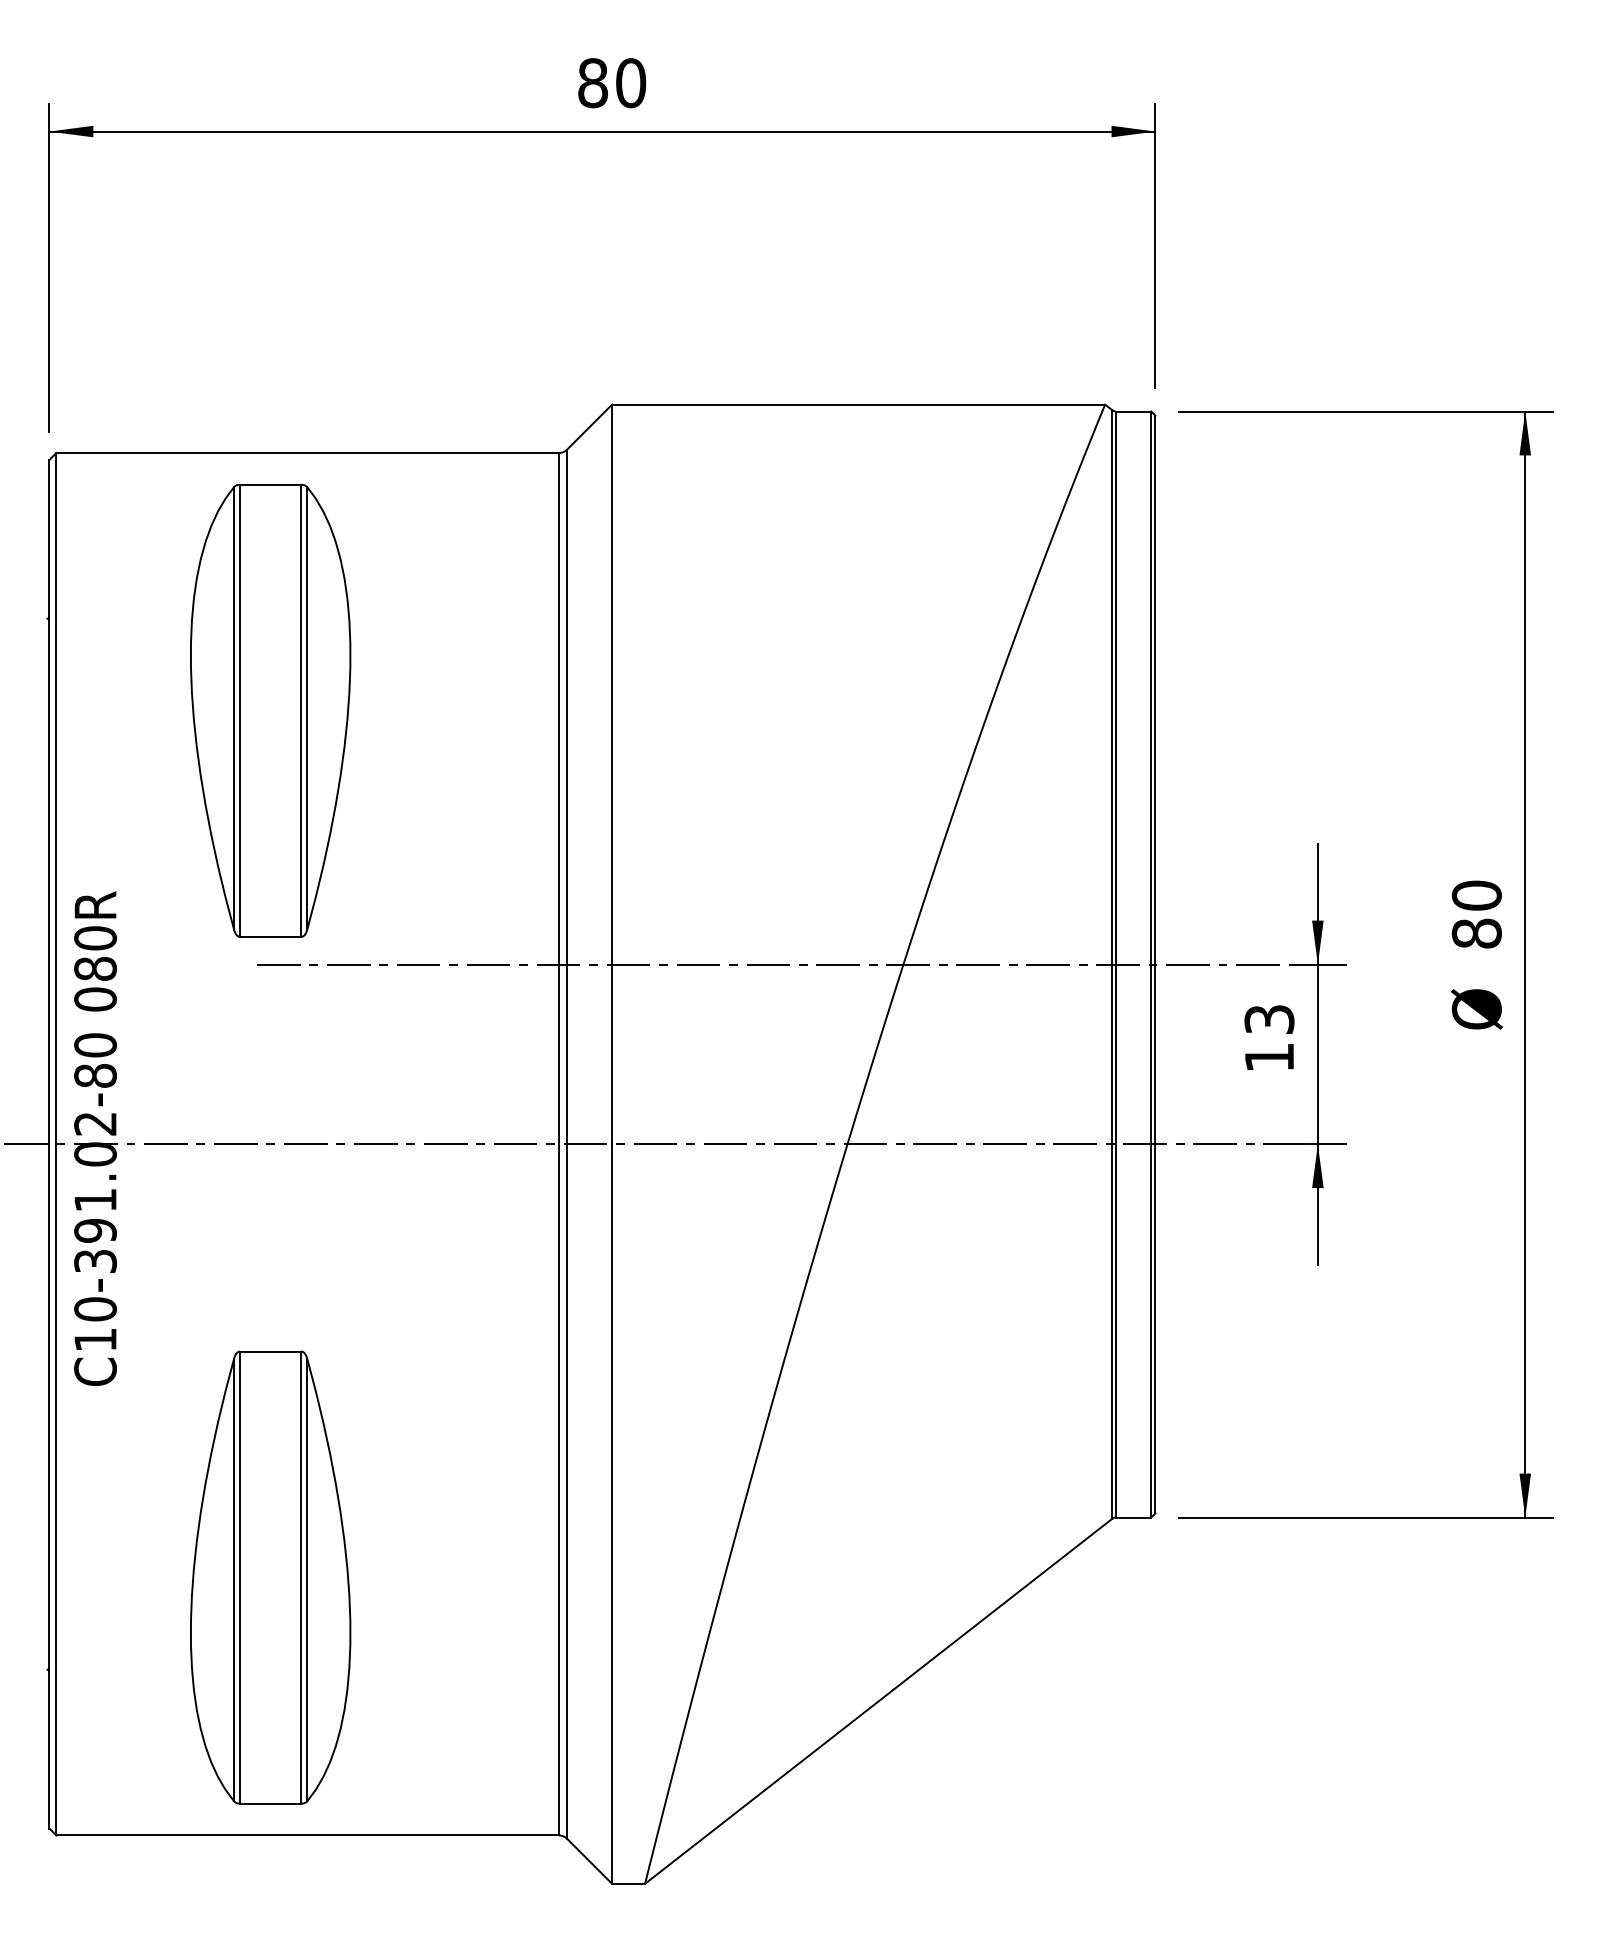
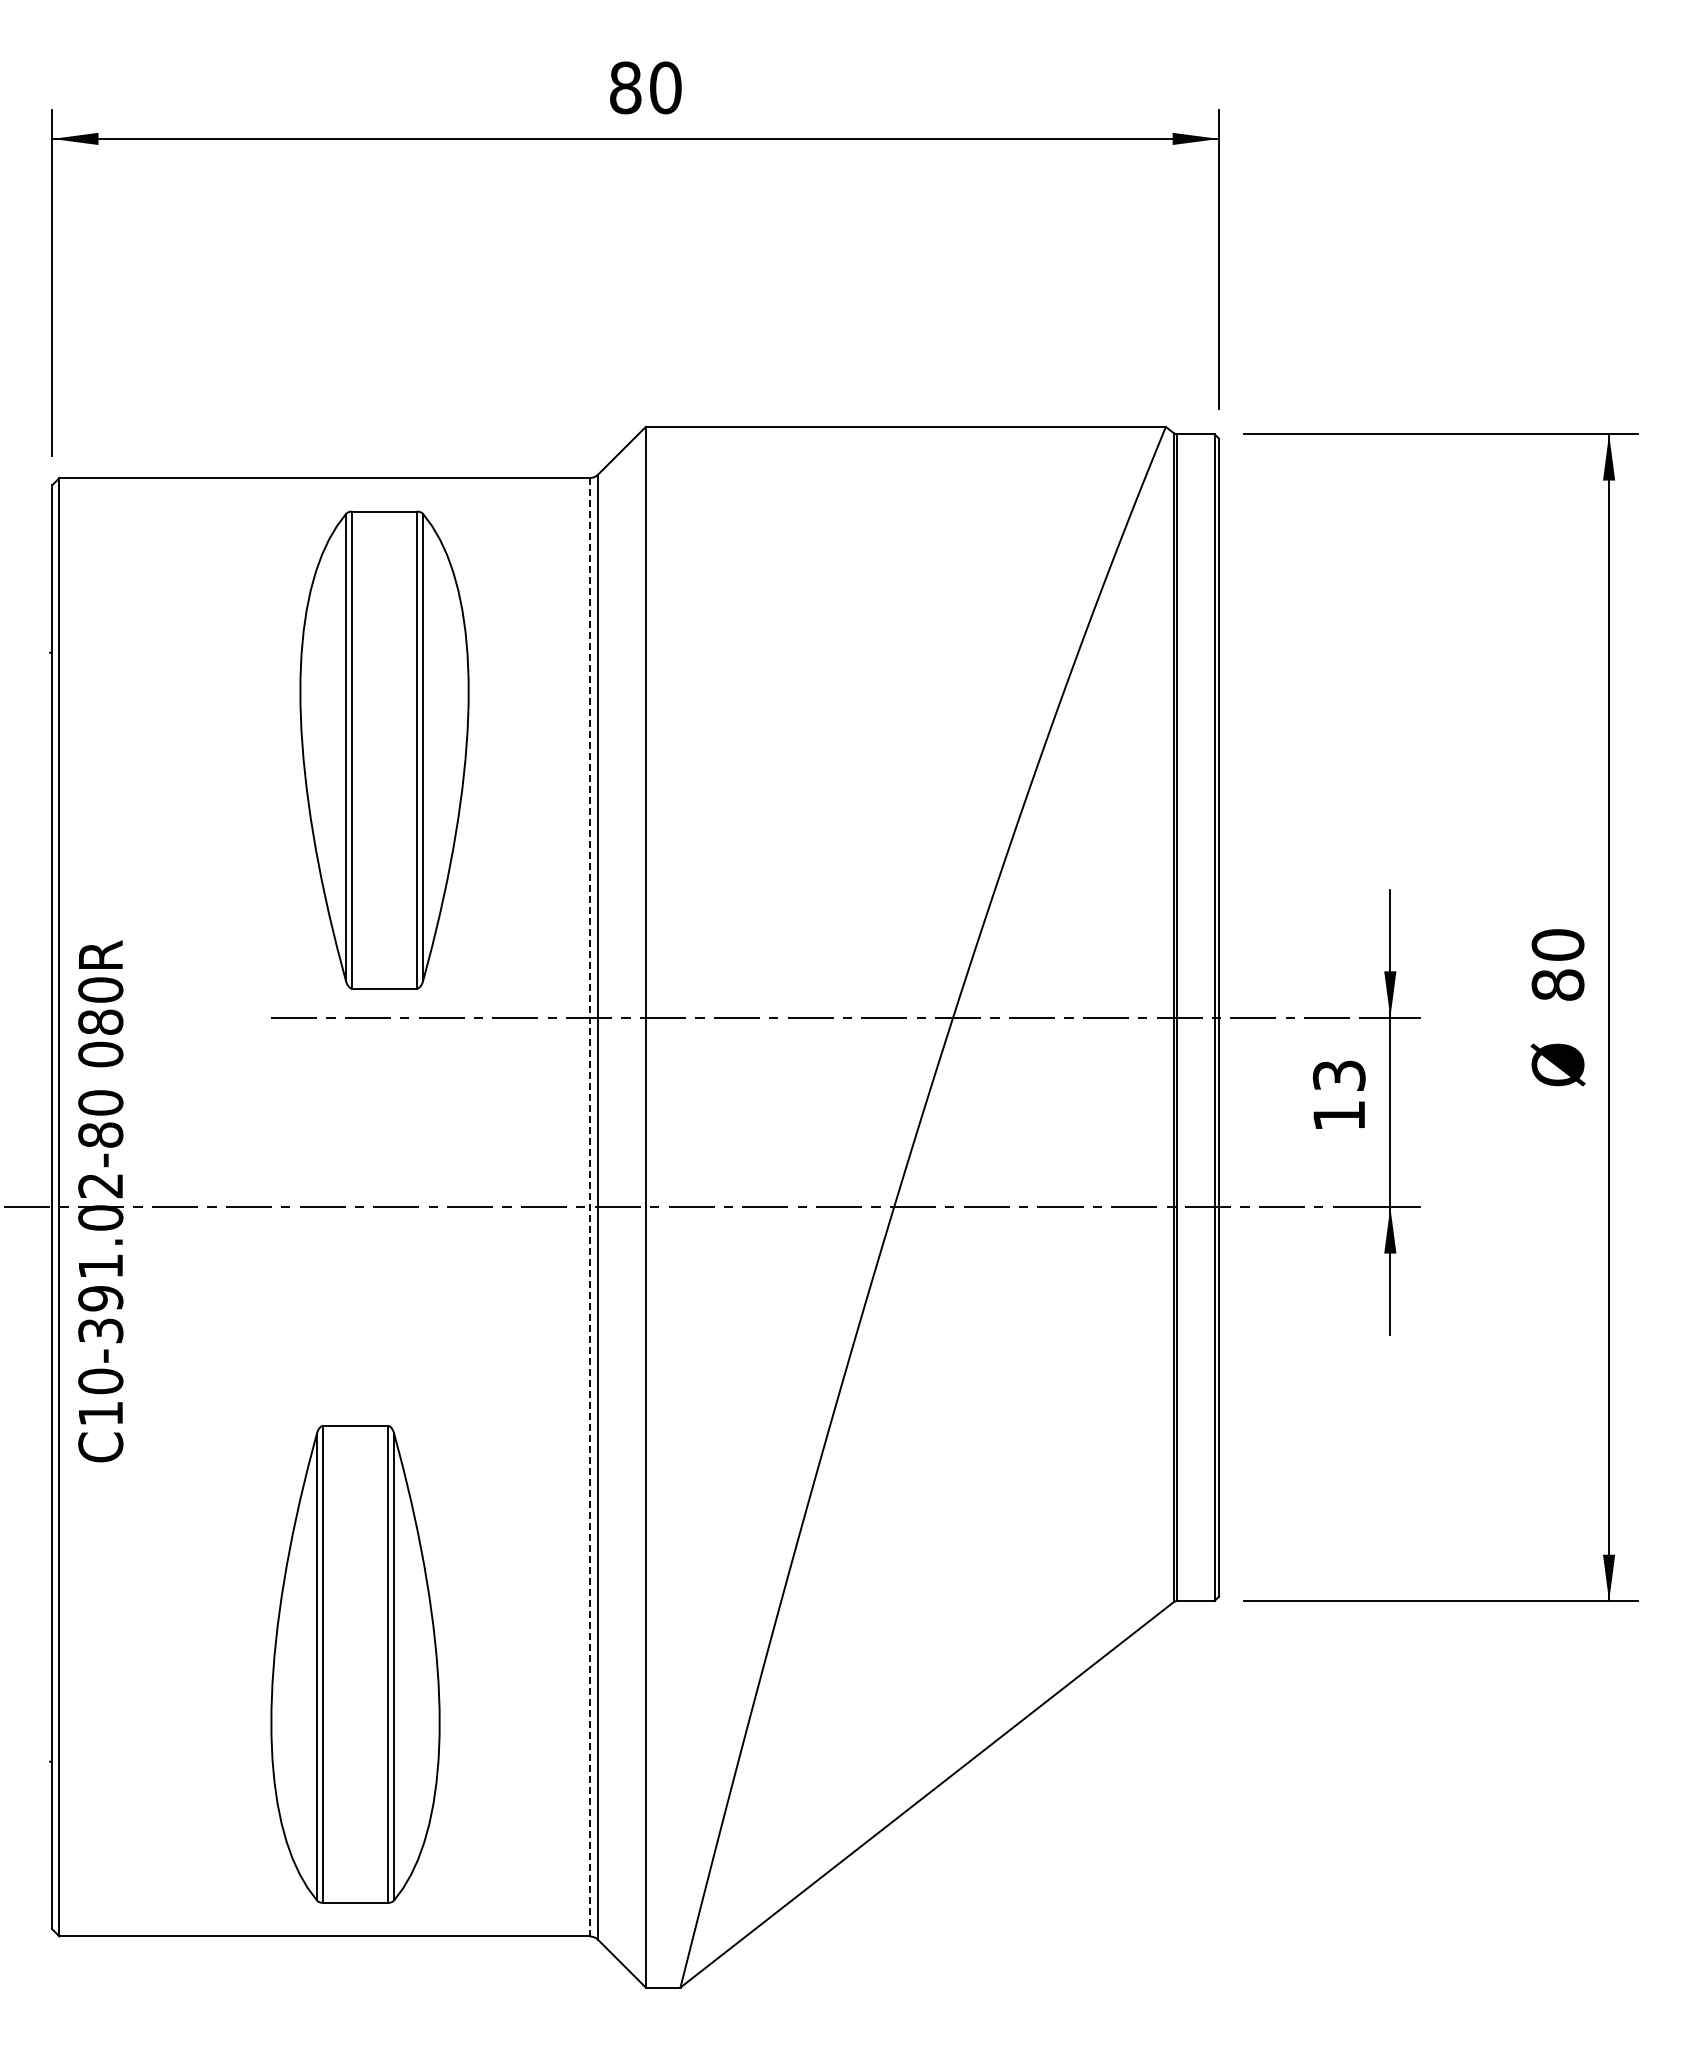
part: (270, 710) -> (384, 749), moved
line: (558, 1144) -> (589, 1207), solid -> dashed
part: (270, 1577) -> (355, 1664), moved

